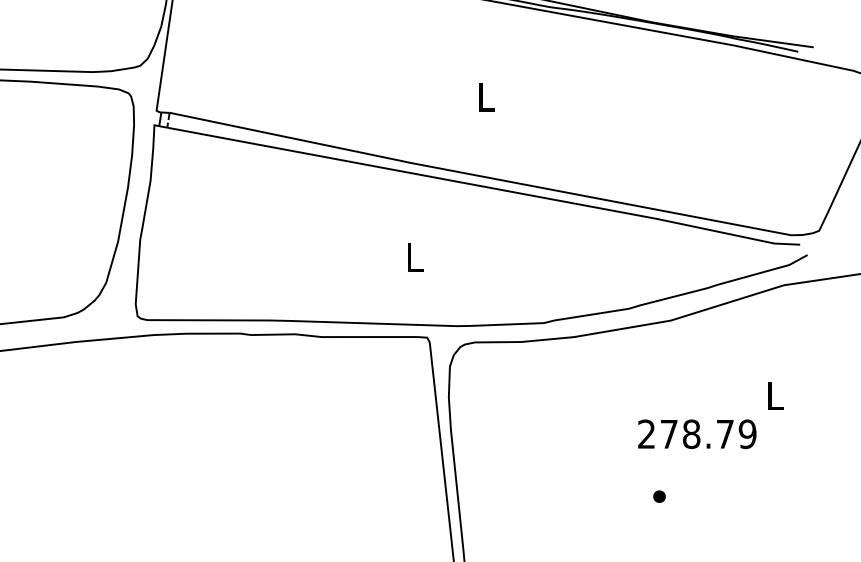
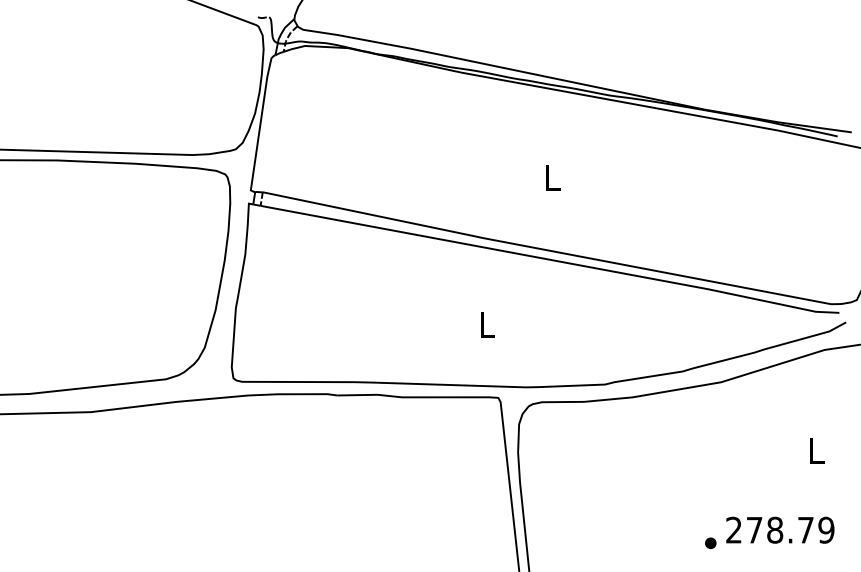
text: (697, 433) -> (780, 529), moved

